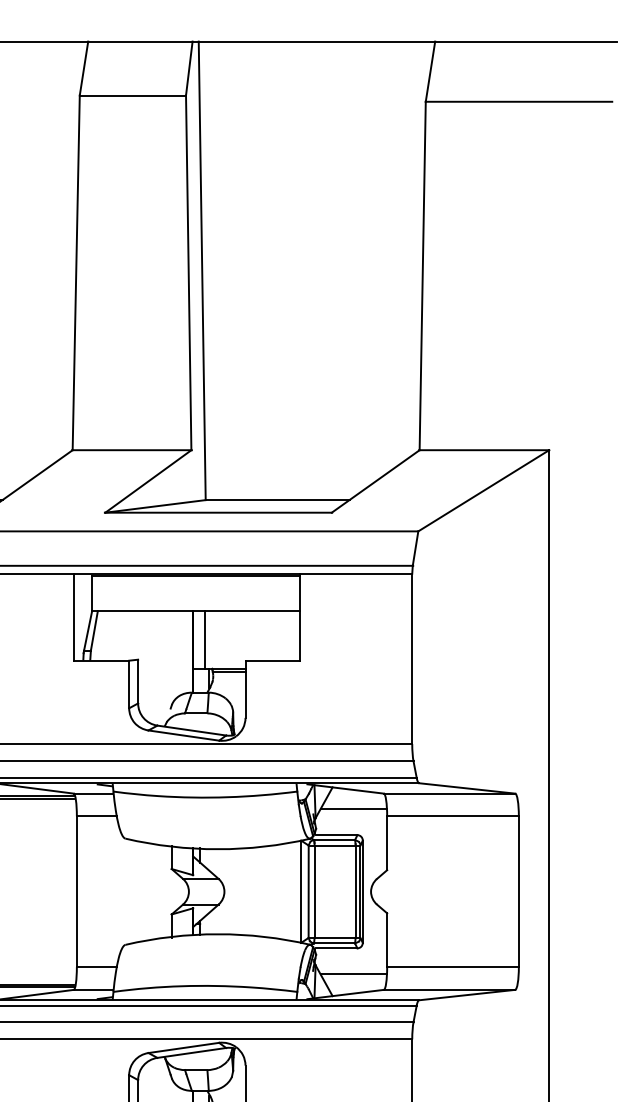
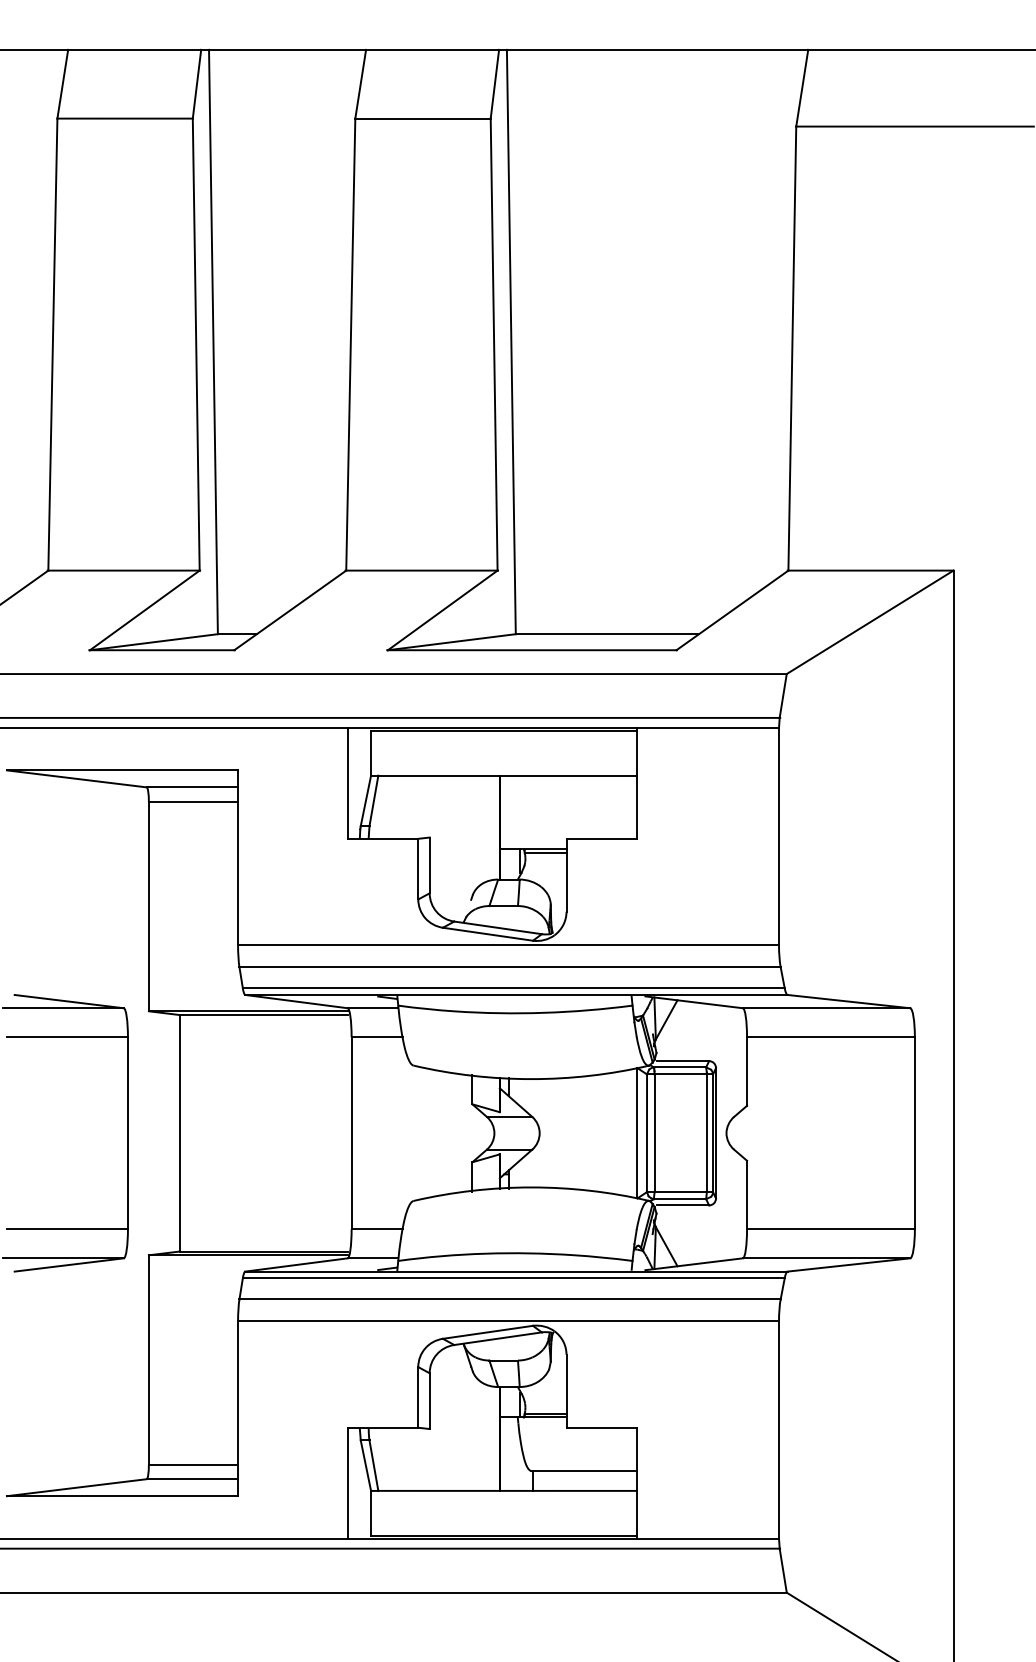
line: (205, 640) -> (515, 812), removed
line: (353, 808) -> (704, 1027), removed
line: (353, 974) -> (704, 1238), removed

